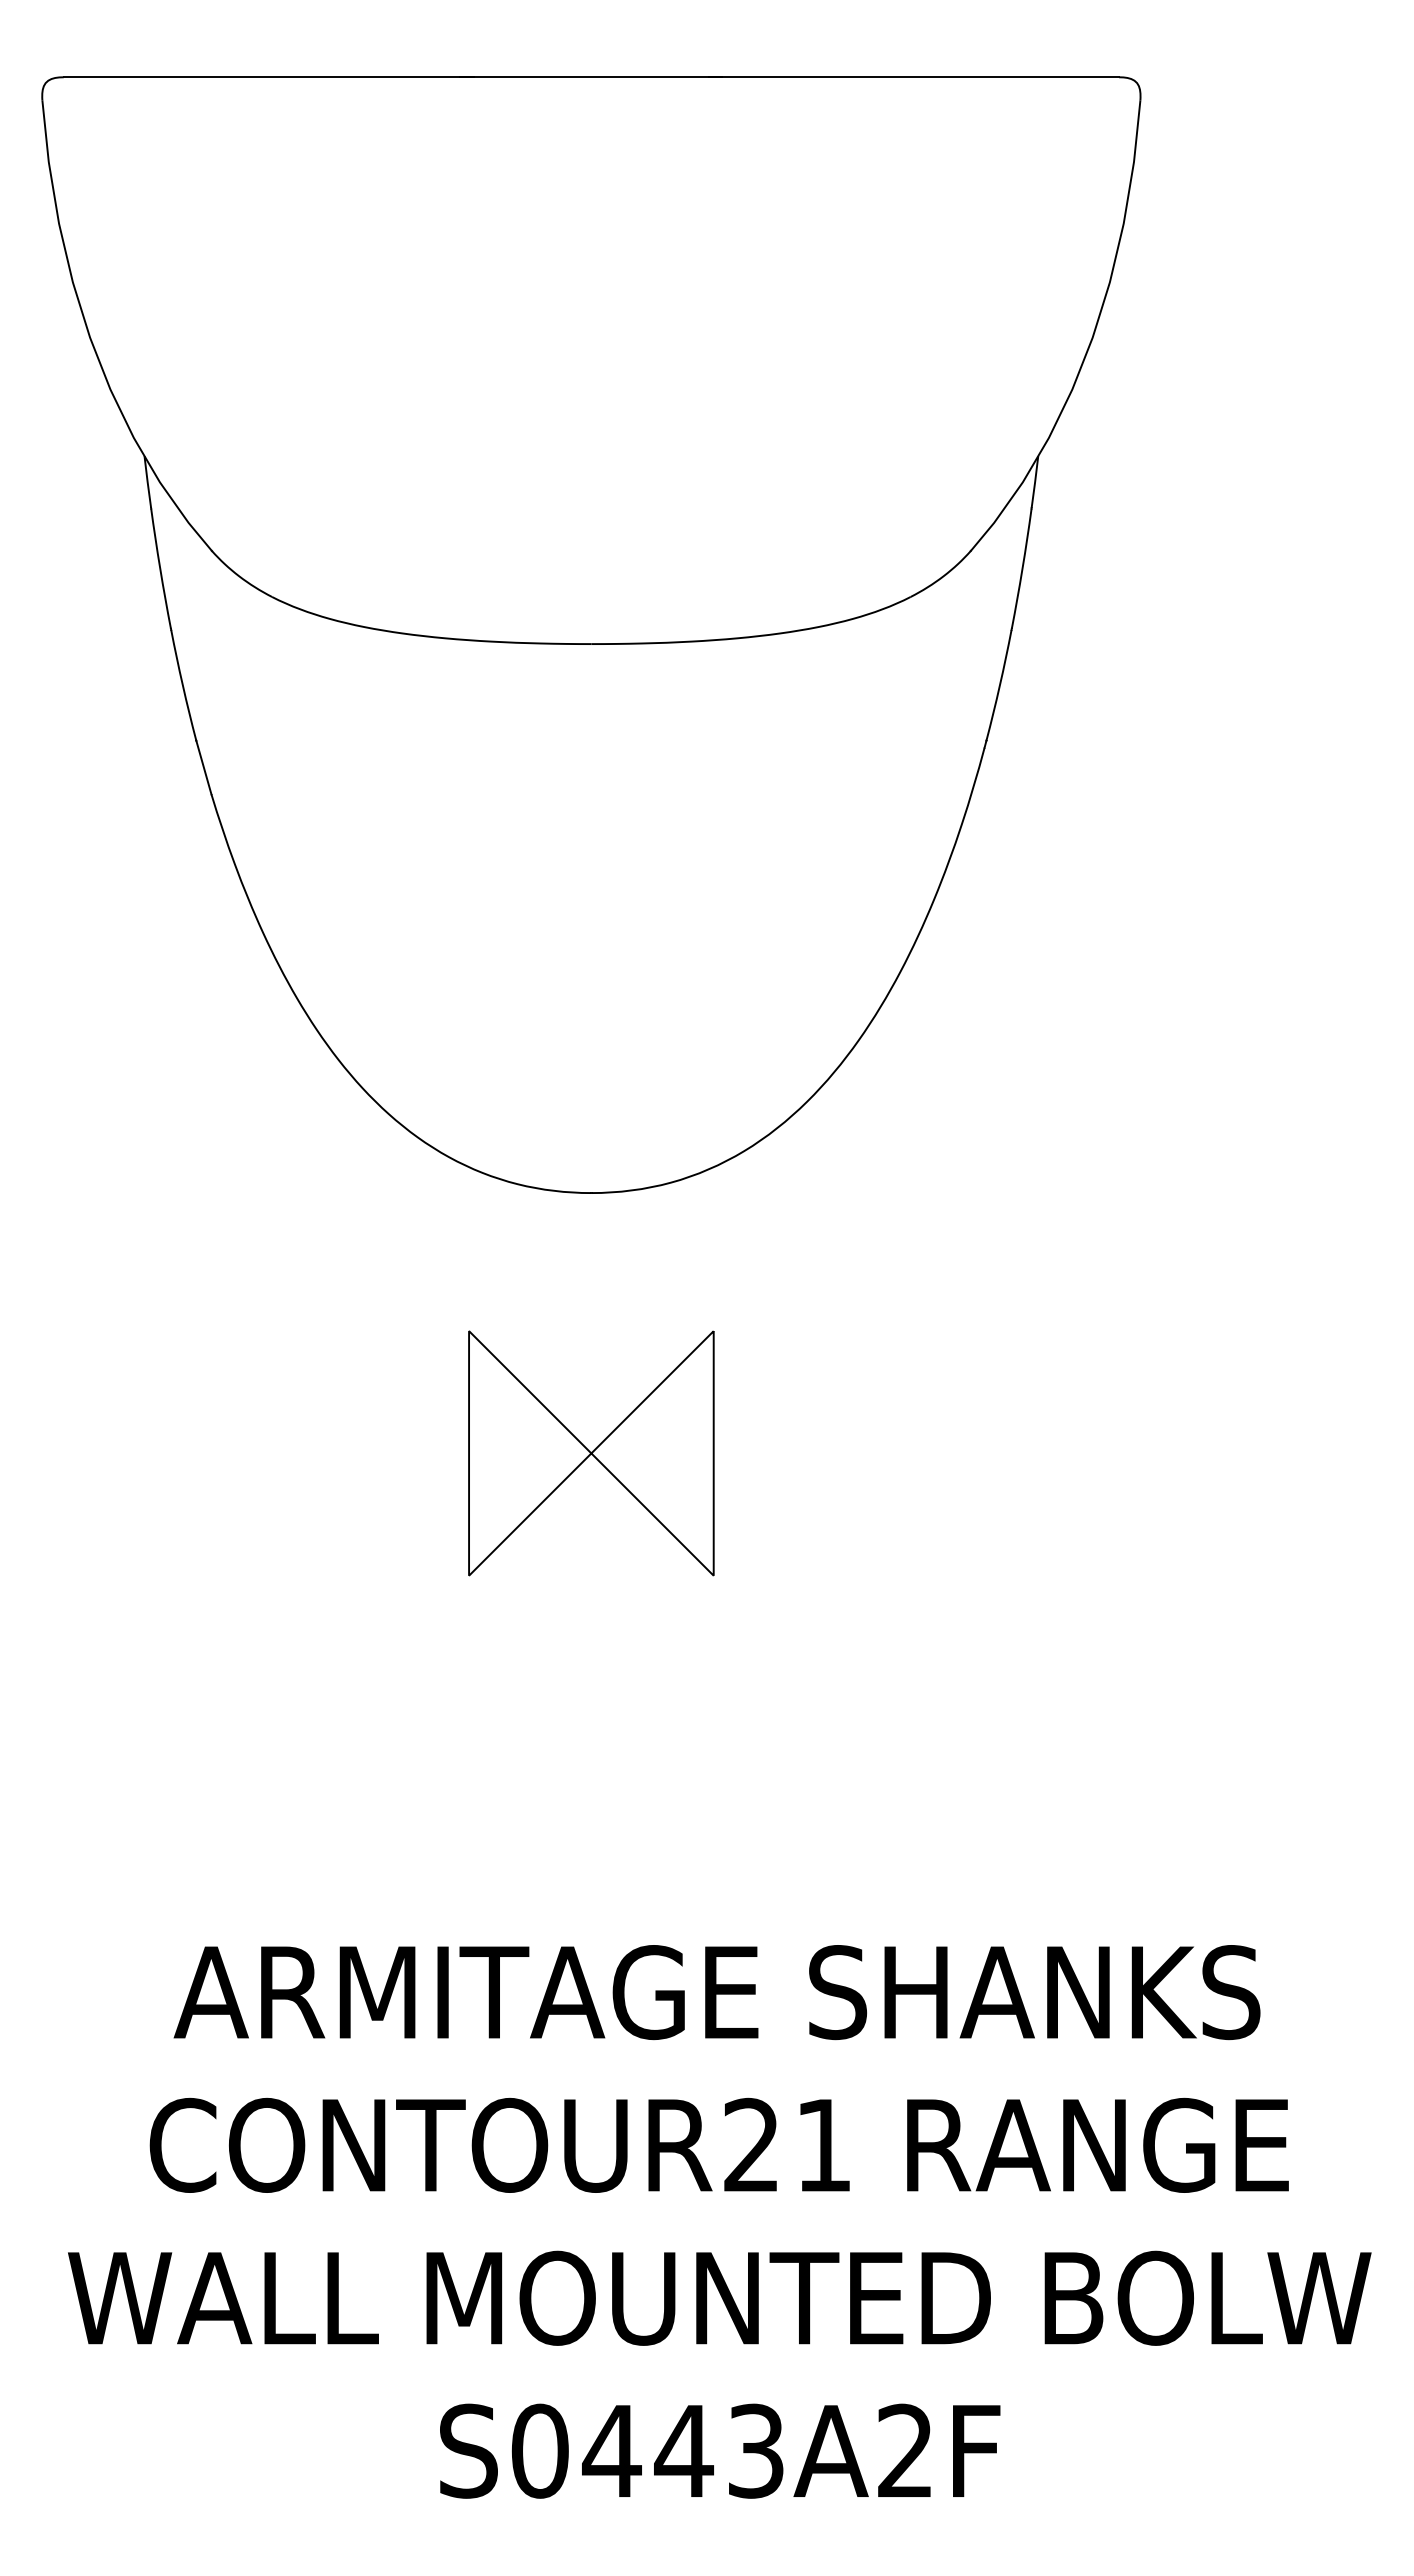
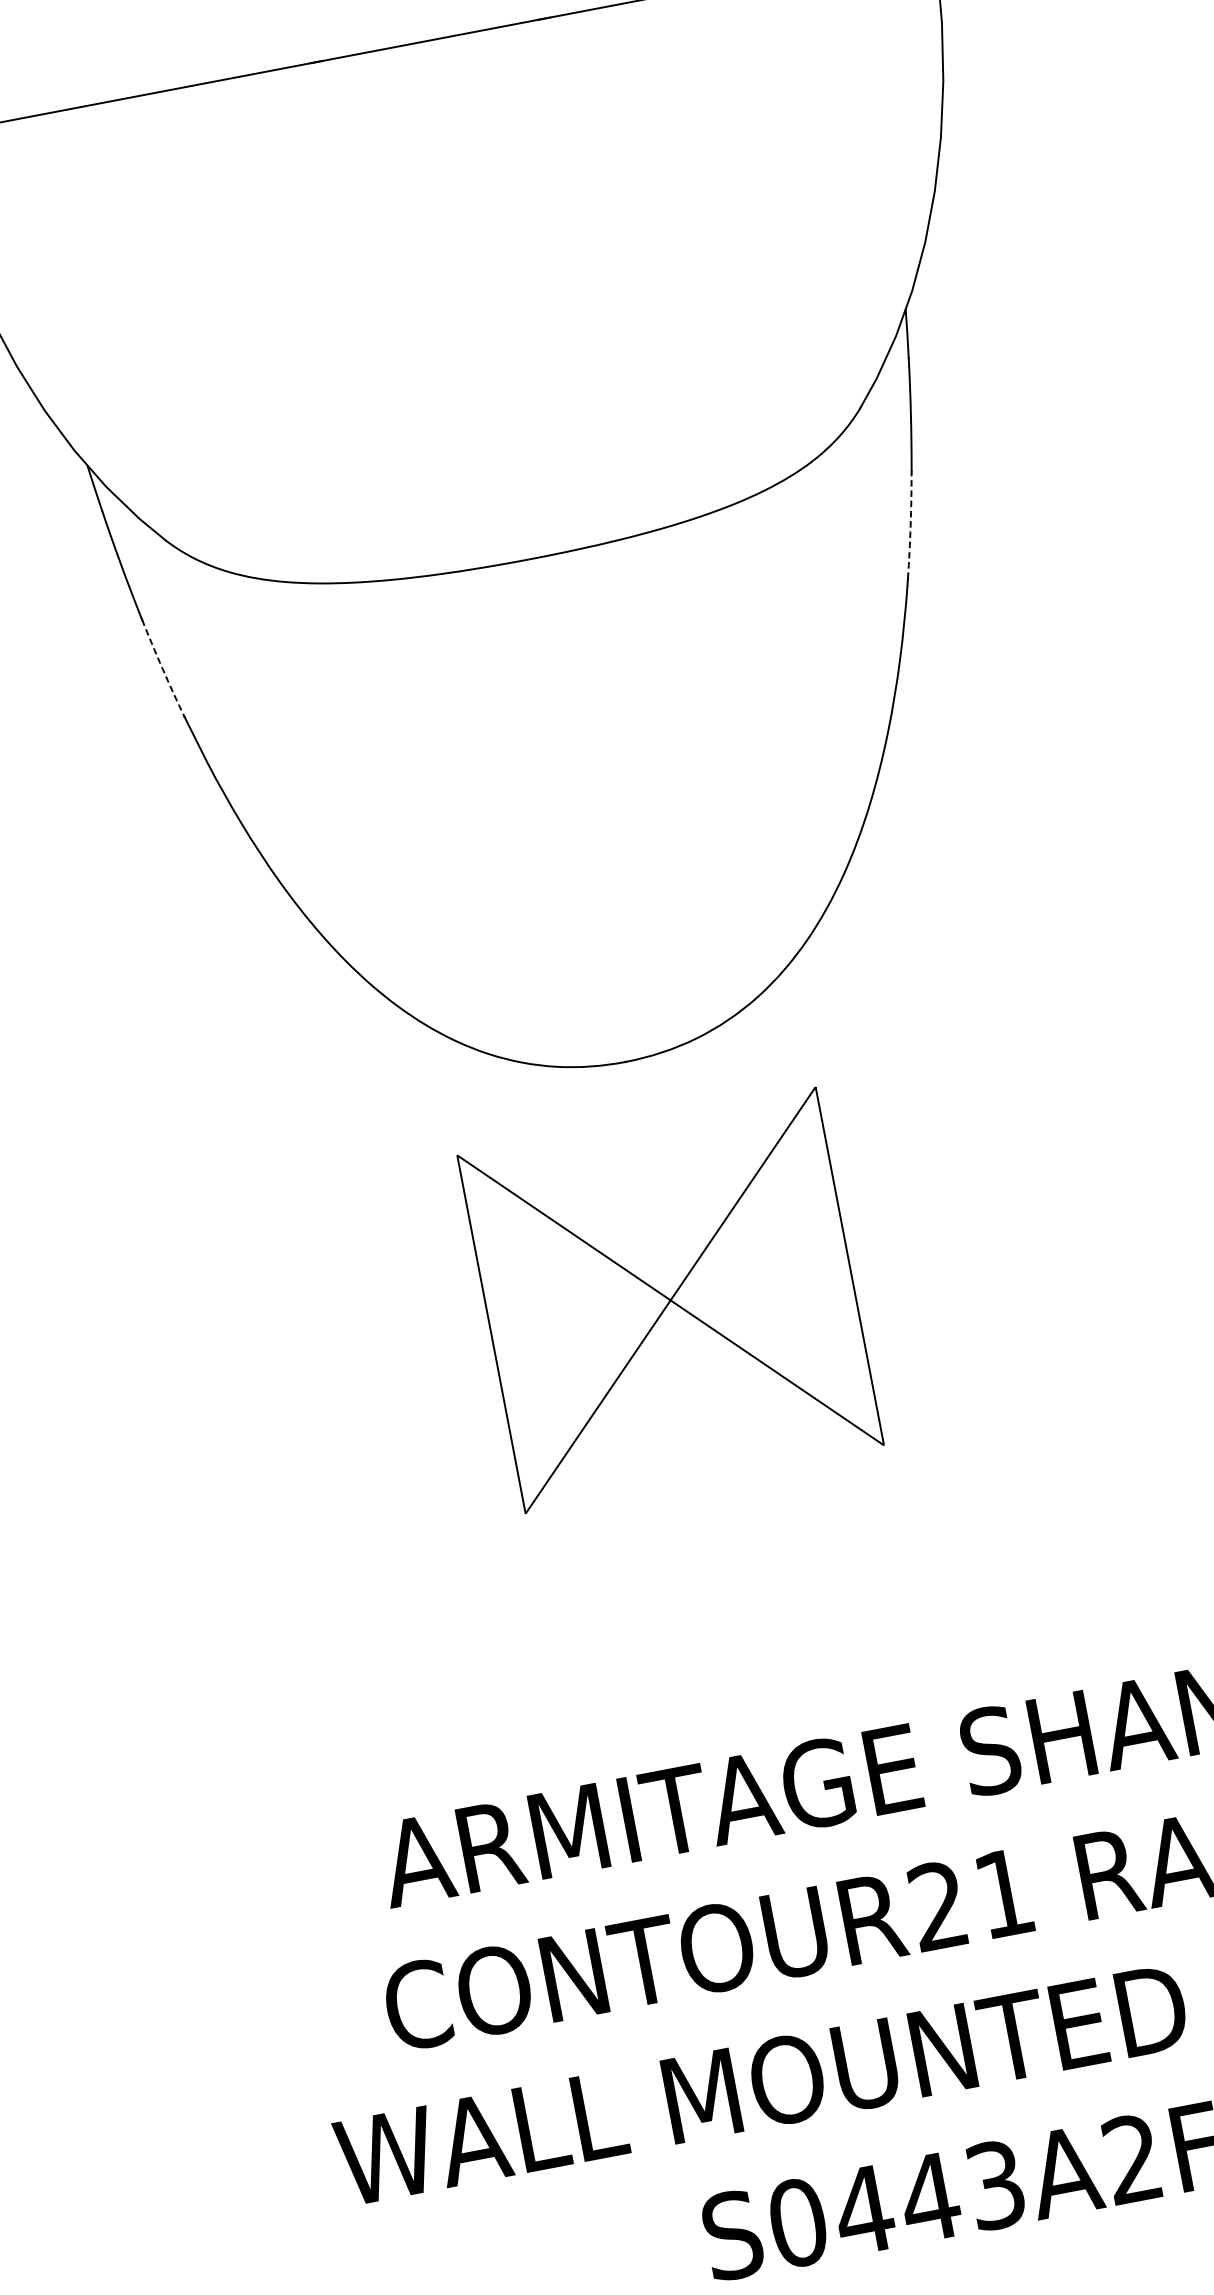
arc: (182, 685) -> (162, 668), solid -> dashed
arc: (999, 685) -> (910, 526), solid -> dashed
part: (591, 1453) -> (670, 1300), size x1.6

